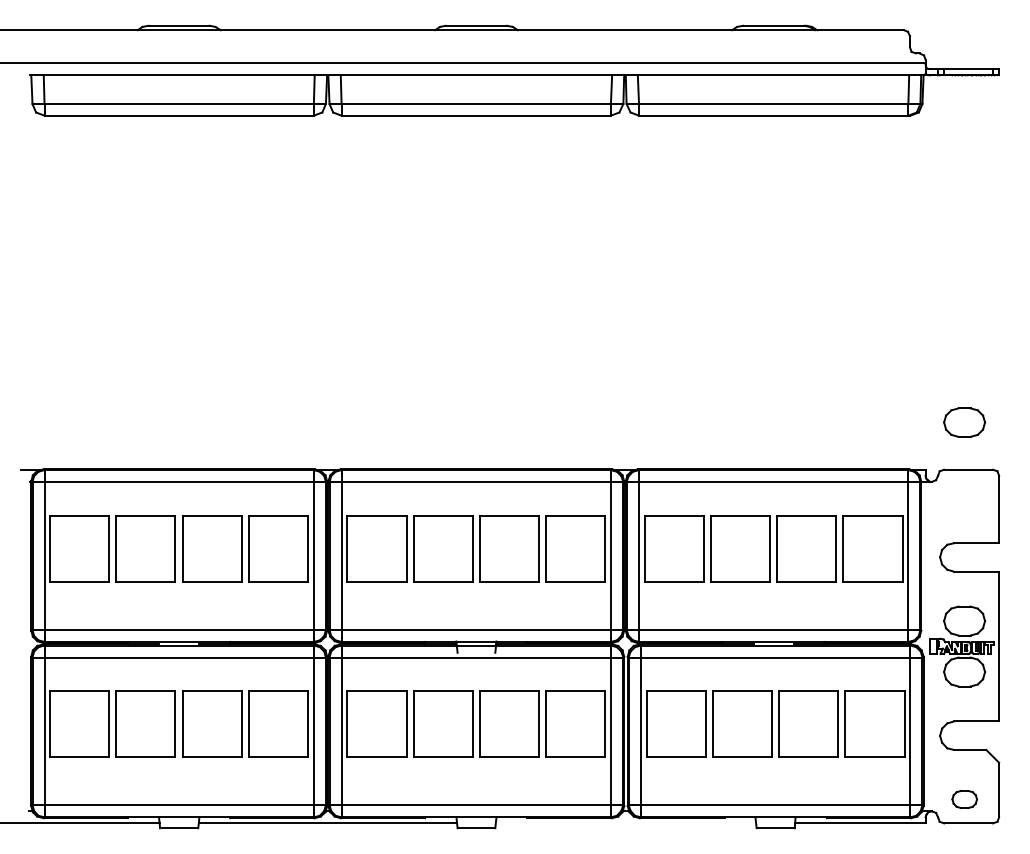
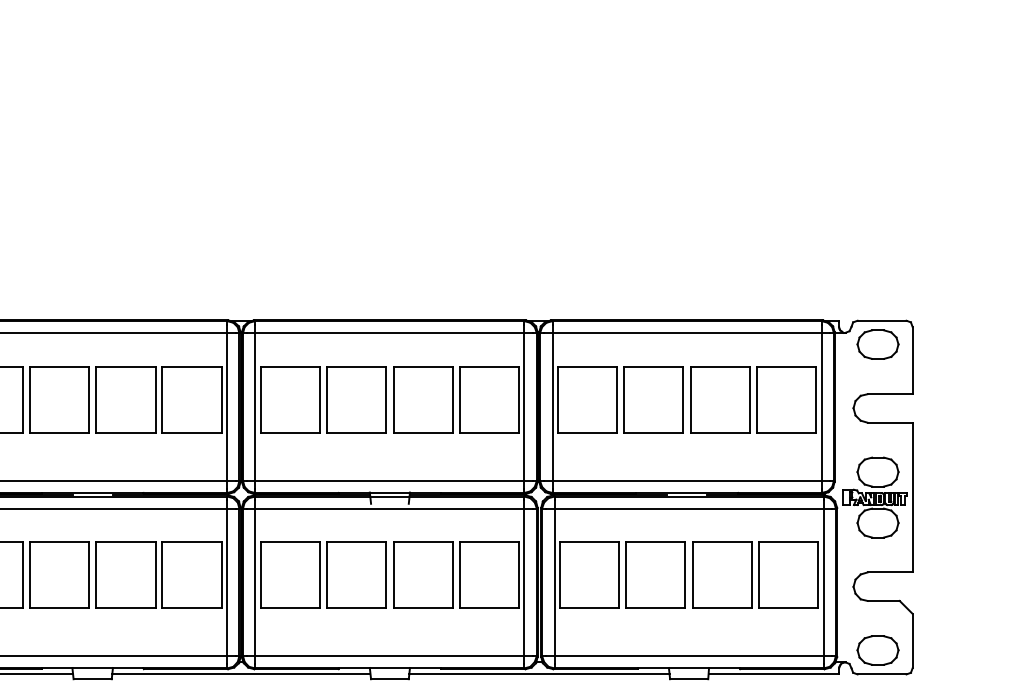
part: (964, 422) -> (877, 344), moved
part: (964, 799) -> (877, 650), size x1.67
line: (625, 823) -> (538, 674), added

